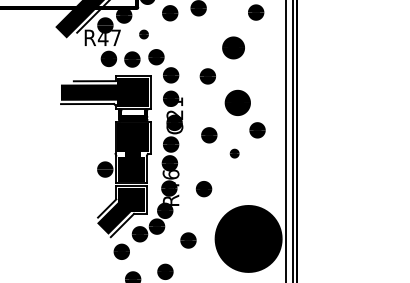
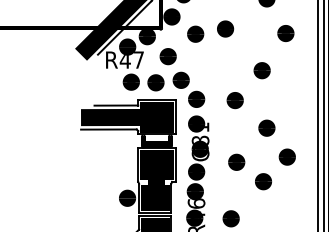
part: (143, 34) -> (167, 56), size x1.67
part: (233, 47) -> (262, 70), size x0.71
part: (238, 102) -> (267, 127), size x0.62
text: (174, 114) -> (200, 140), C21 -> C81
part: (234, 153) -> (263, 181), size x1.67

